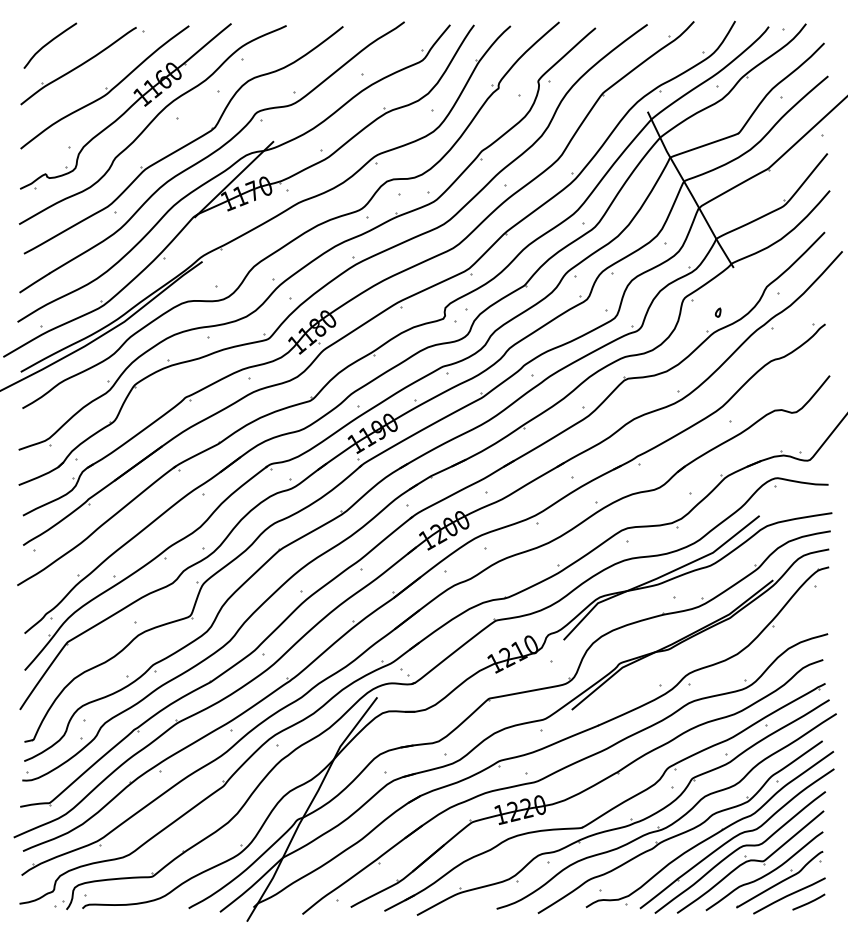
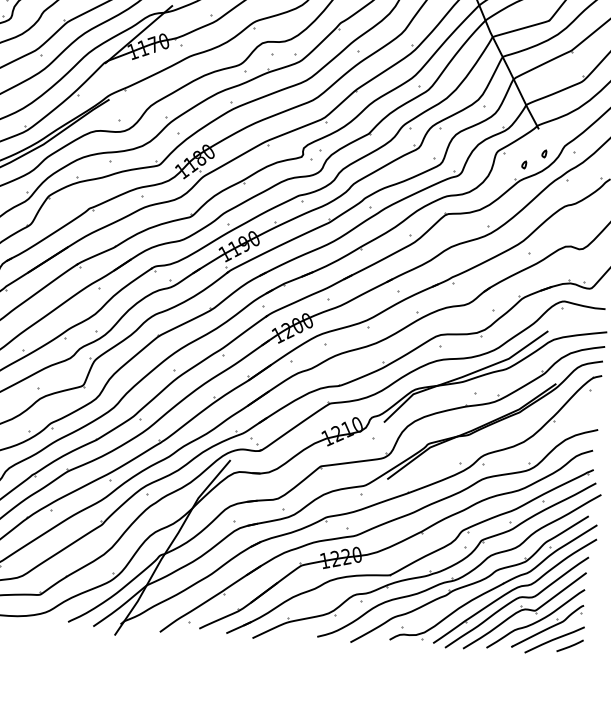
part: (741, 297) -> (543, 153), added

